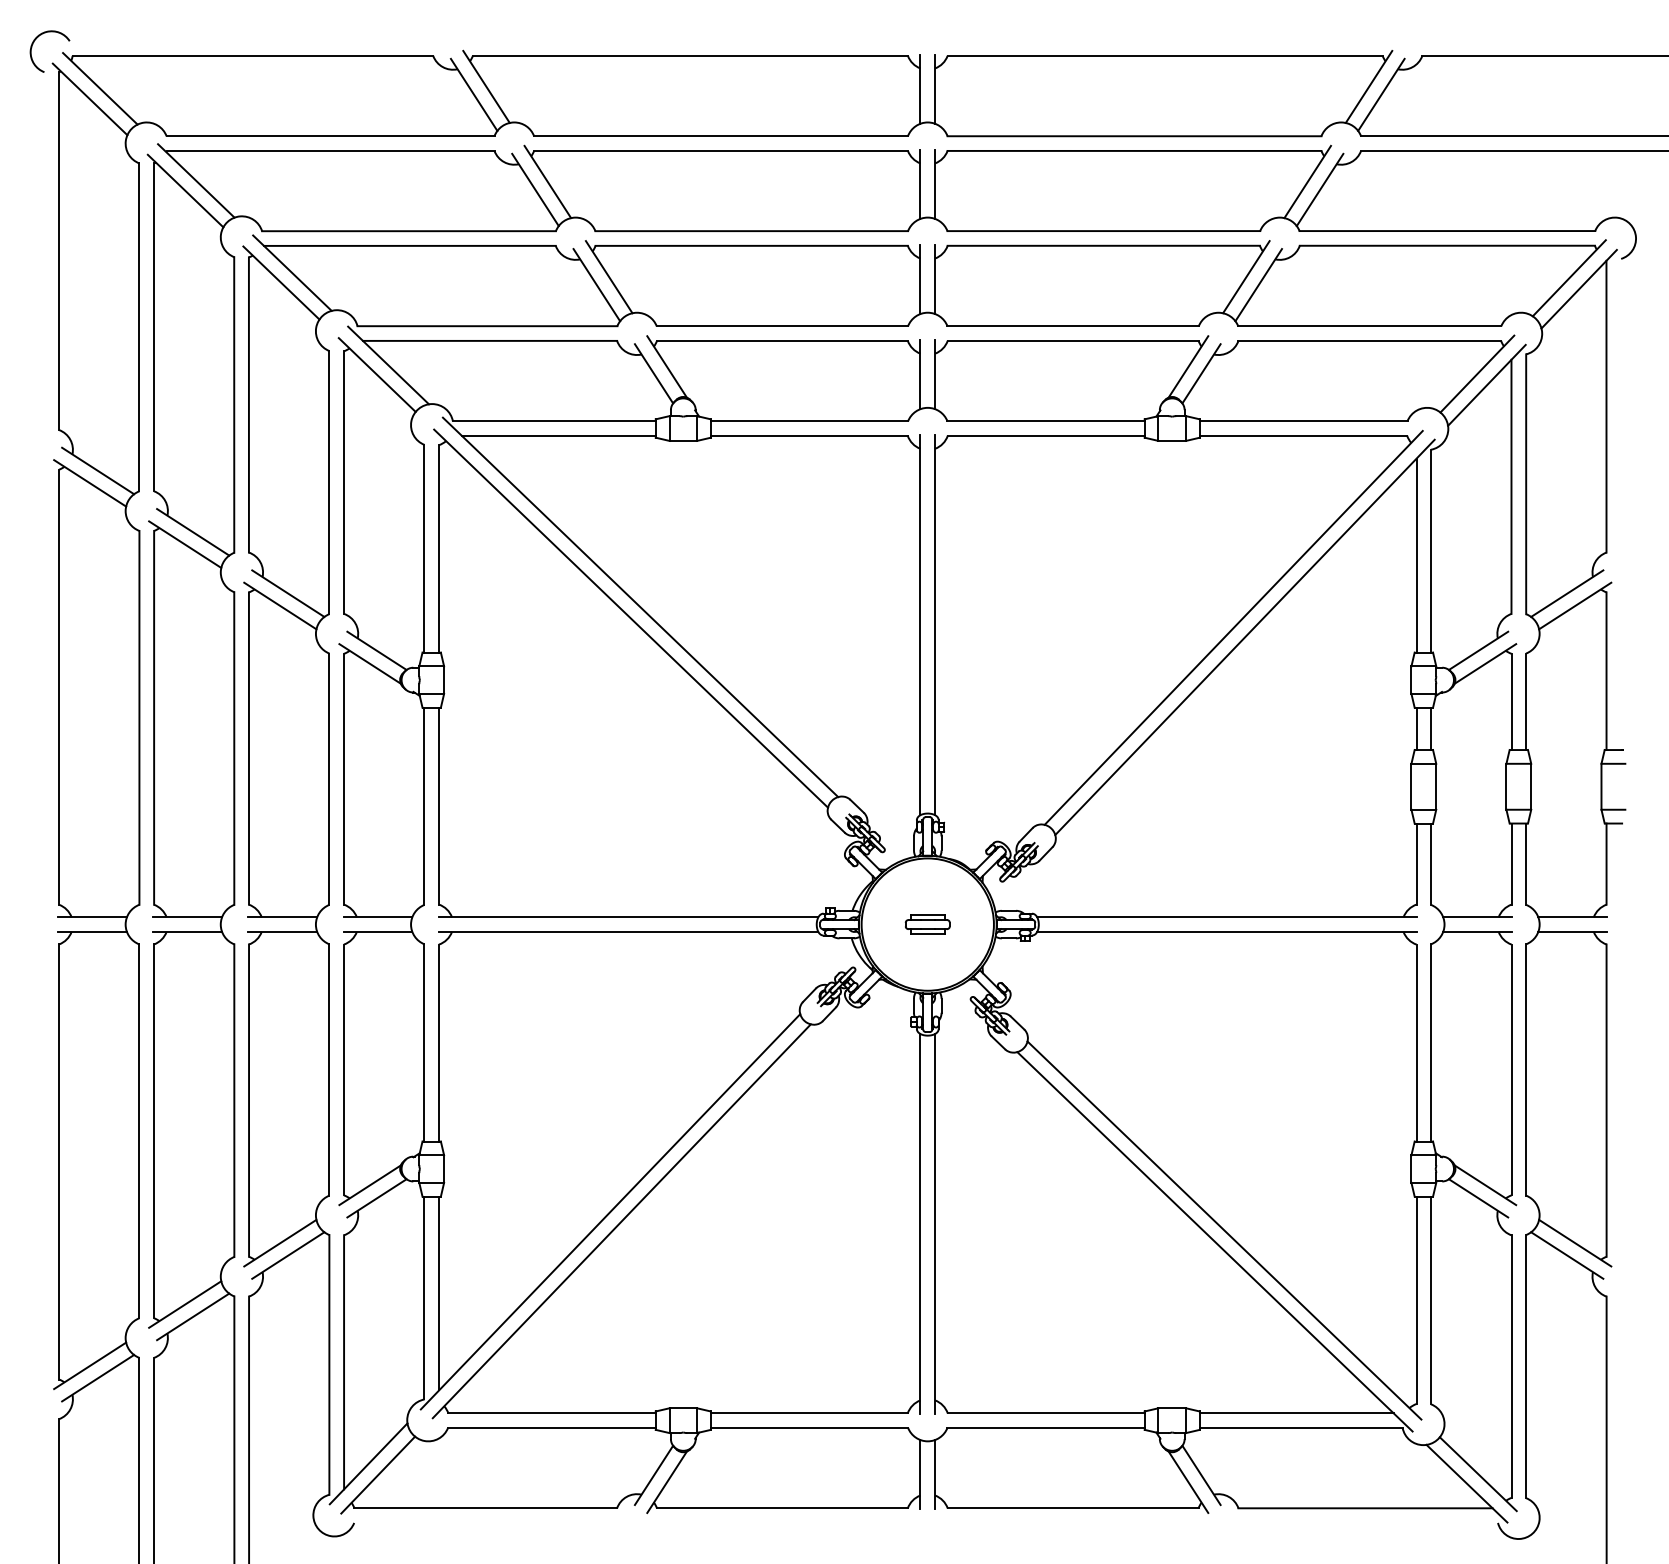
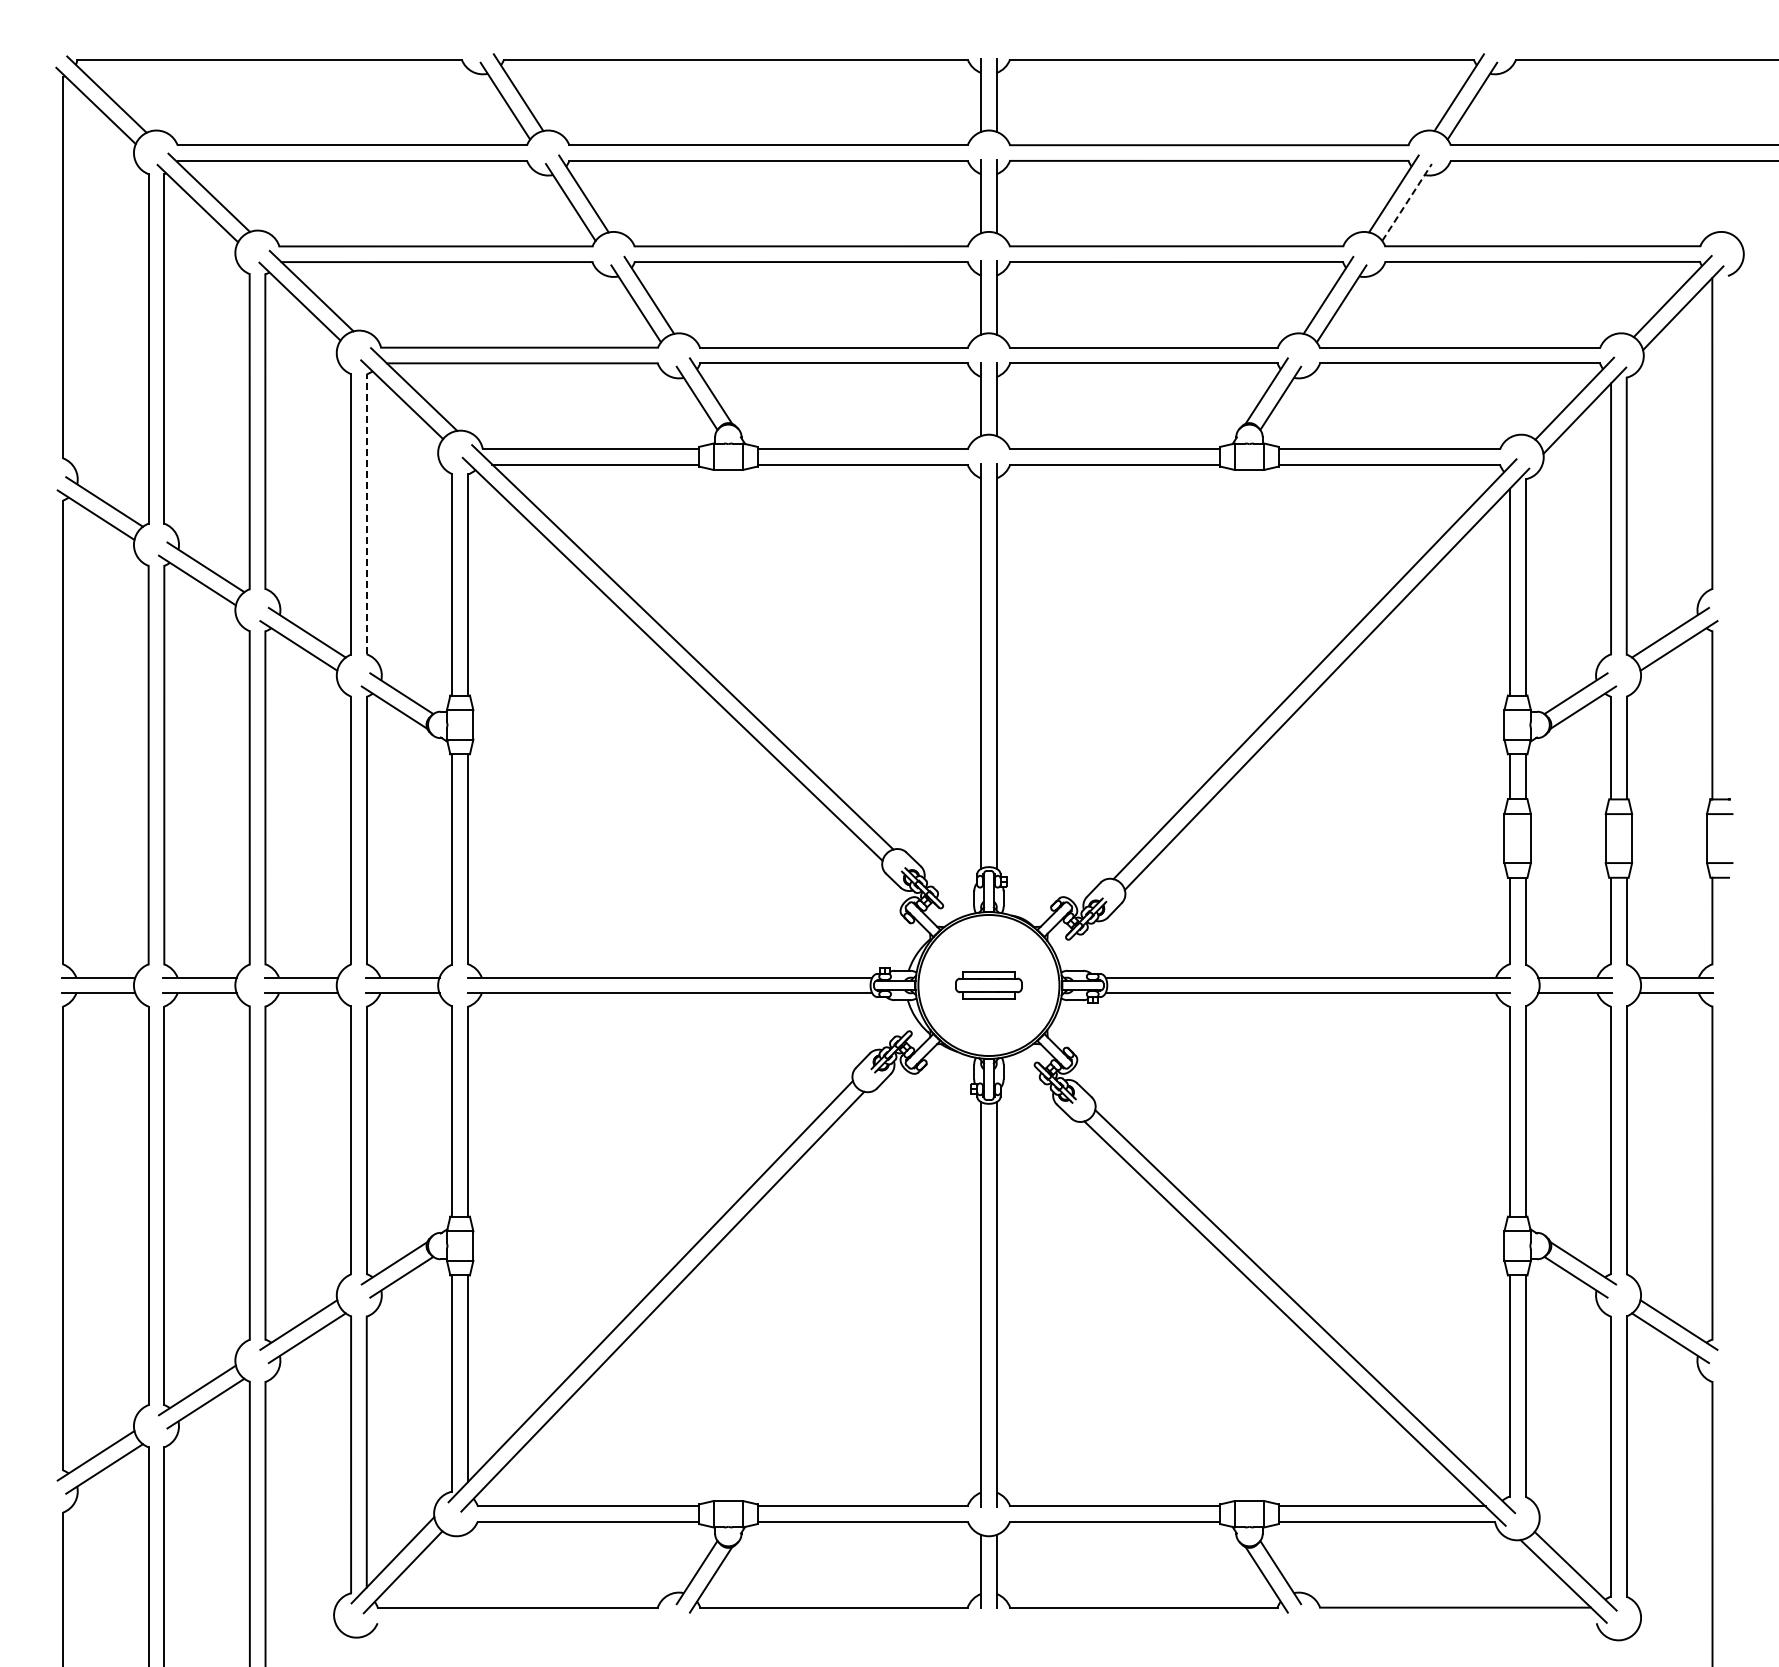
arc: (32, 48) -> (34, 51), removed
line: (1320, 189) -> (1407, 202), solid -> dashed
line: (343, 482) -> (366, 514), solid -> dashed
part: (927, 924) -> (988, 985), size x1.4

